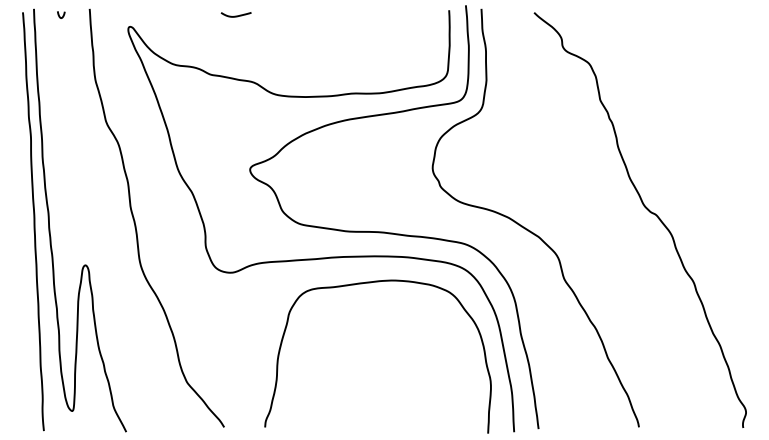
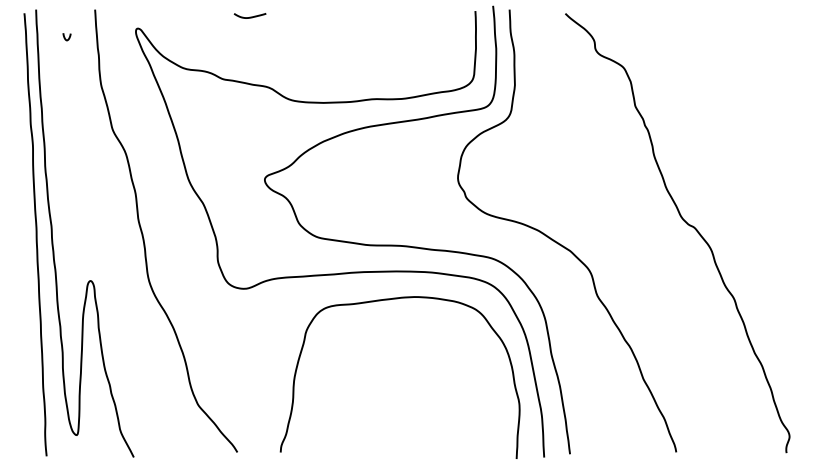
curve: (59, 15) -> (65, 37), moved

